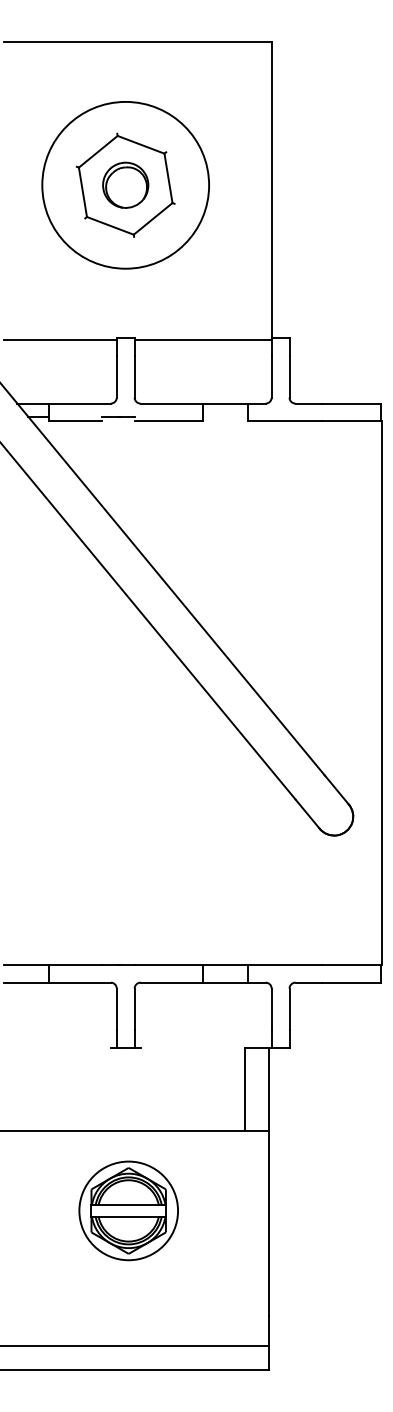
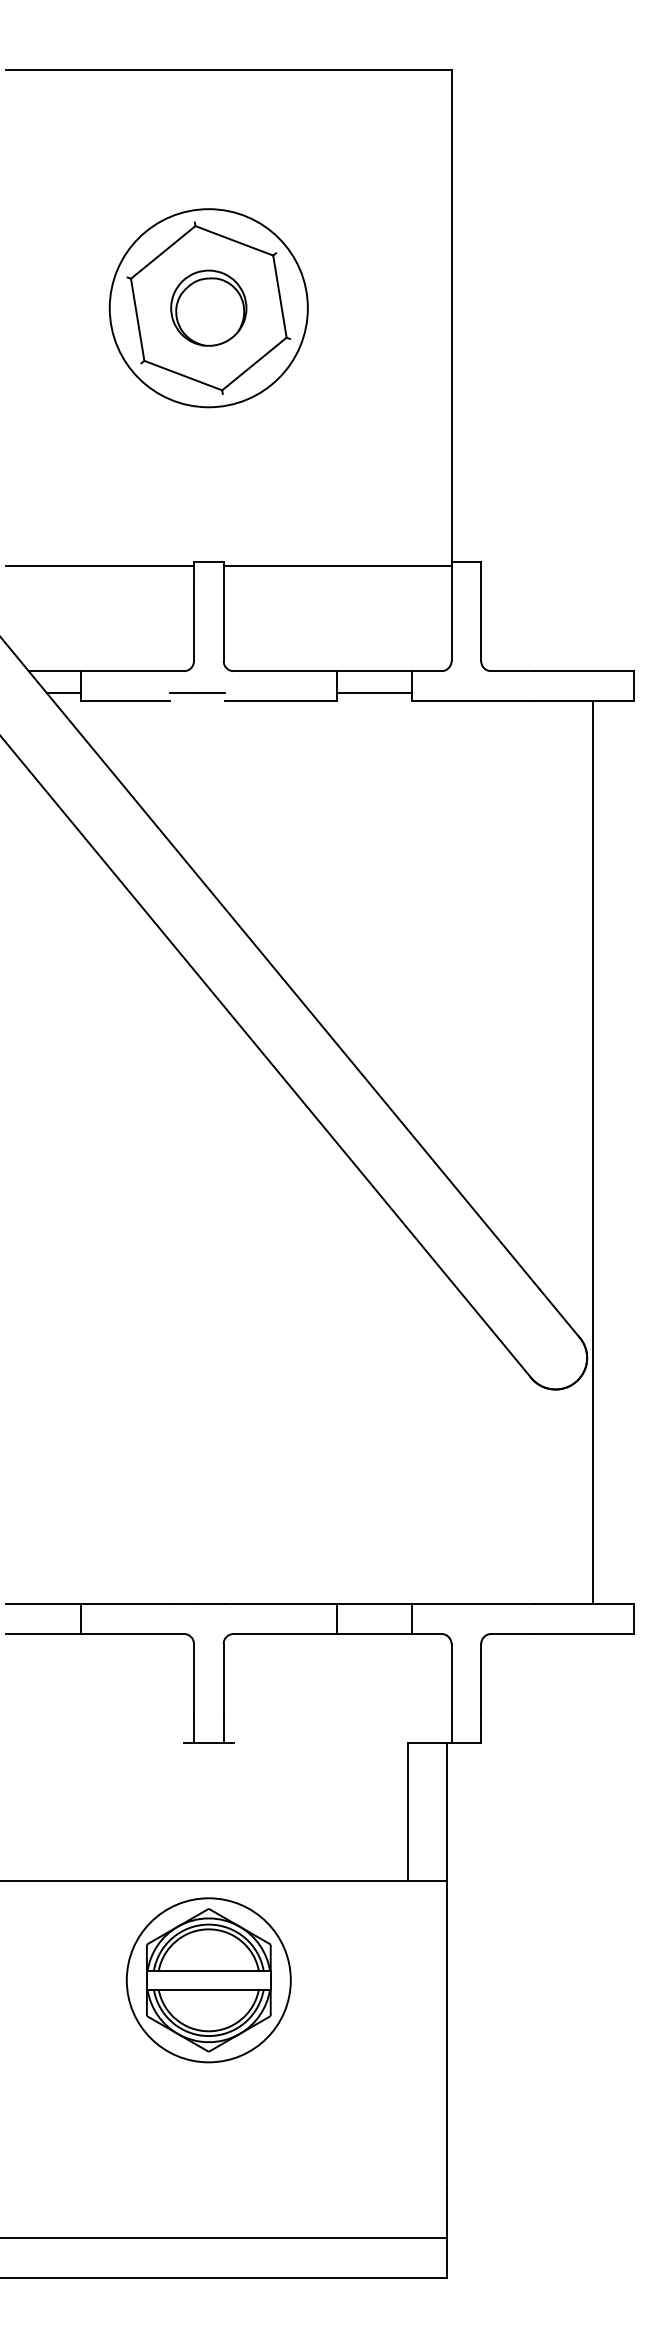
circle: (125, 184) -> (208, 306), size x0.71
line: (224, 416) -> (373, 692), added
line: (381, 692) -> (592, 1151), moved
part: (128, 1210) -> (208, 1979), moved

